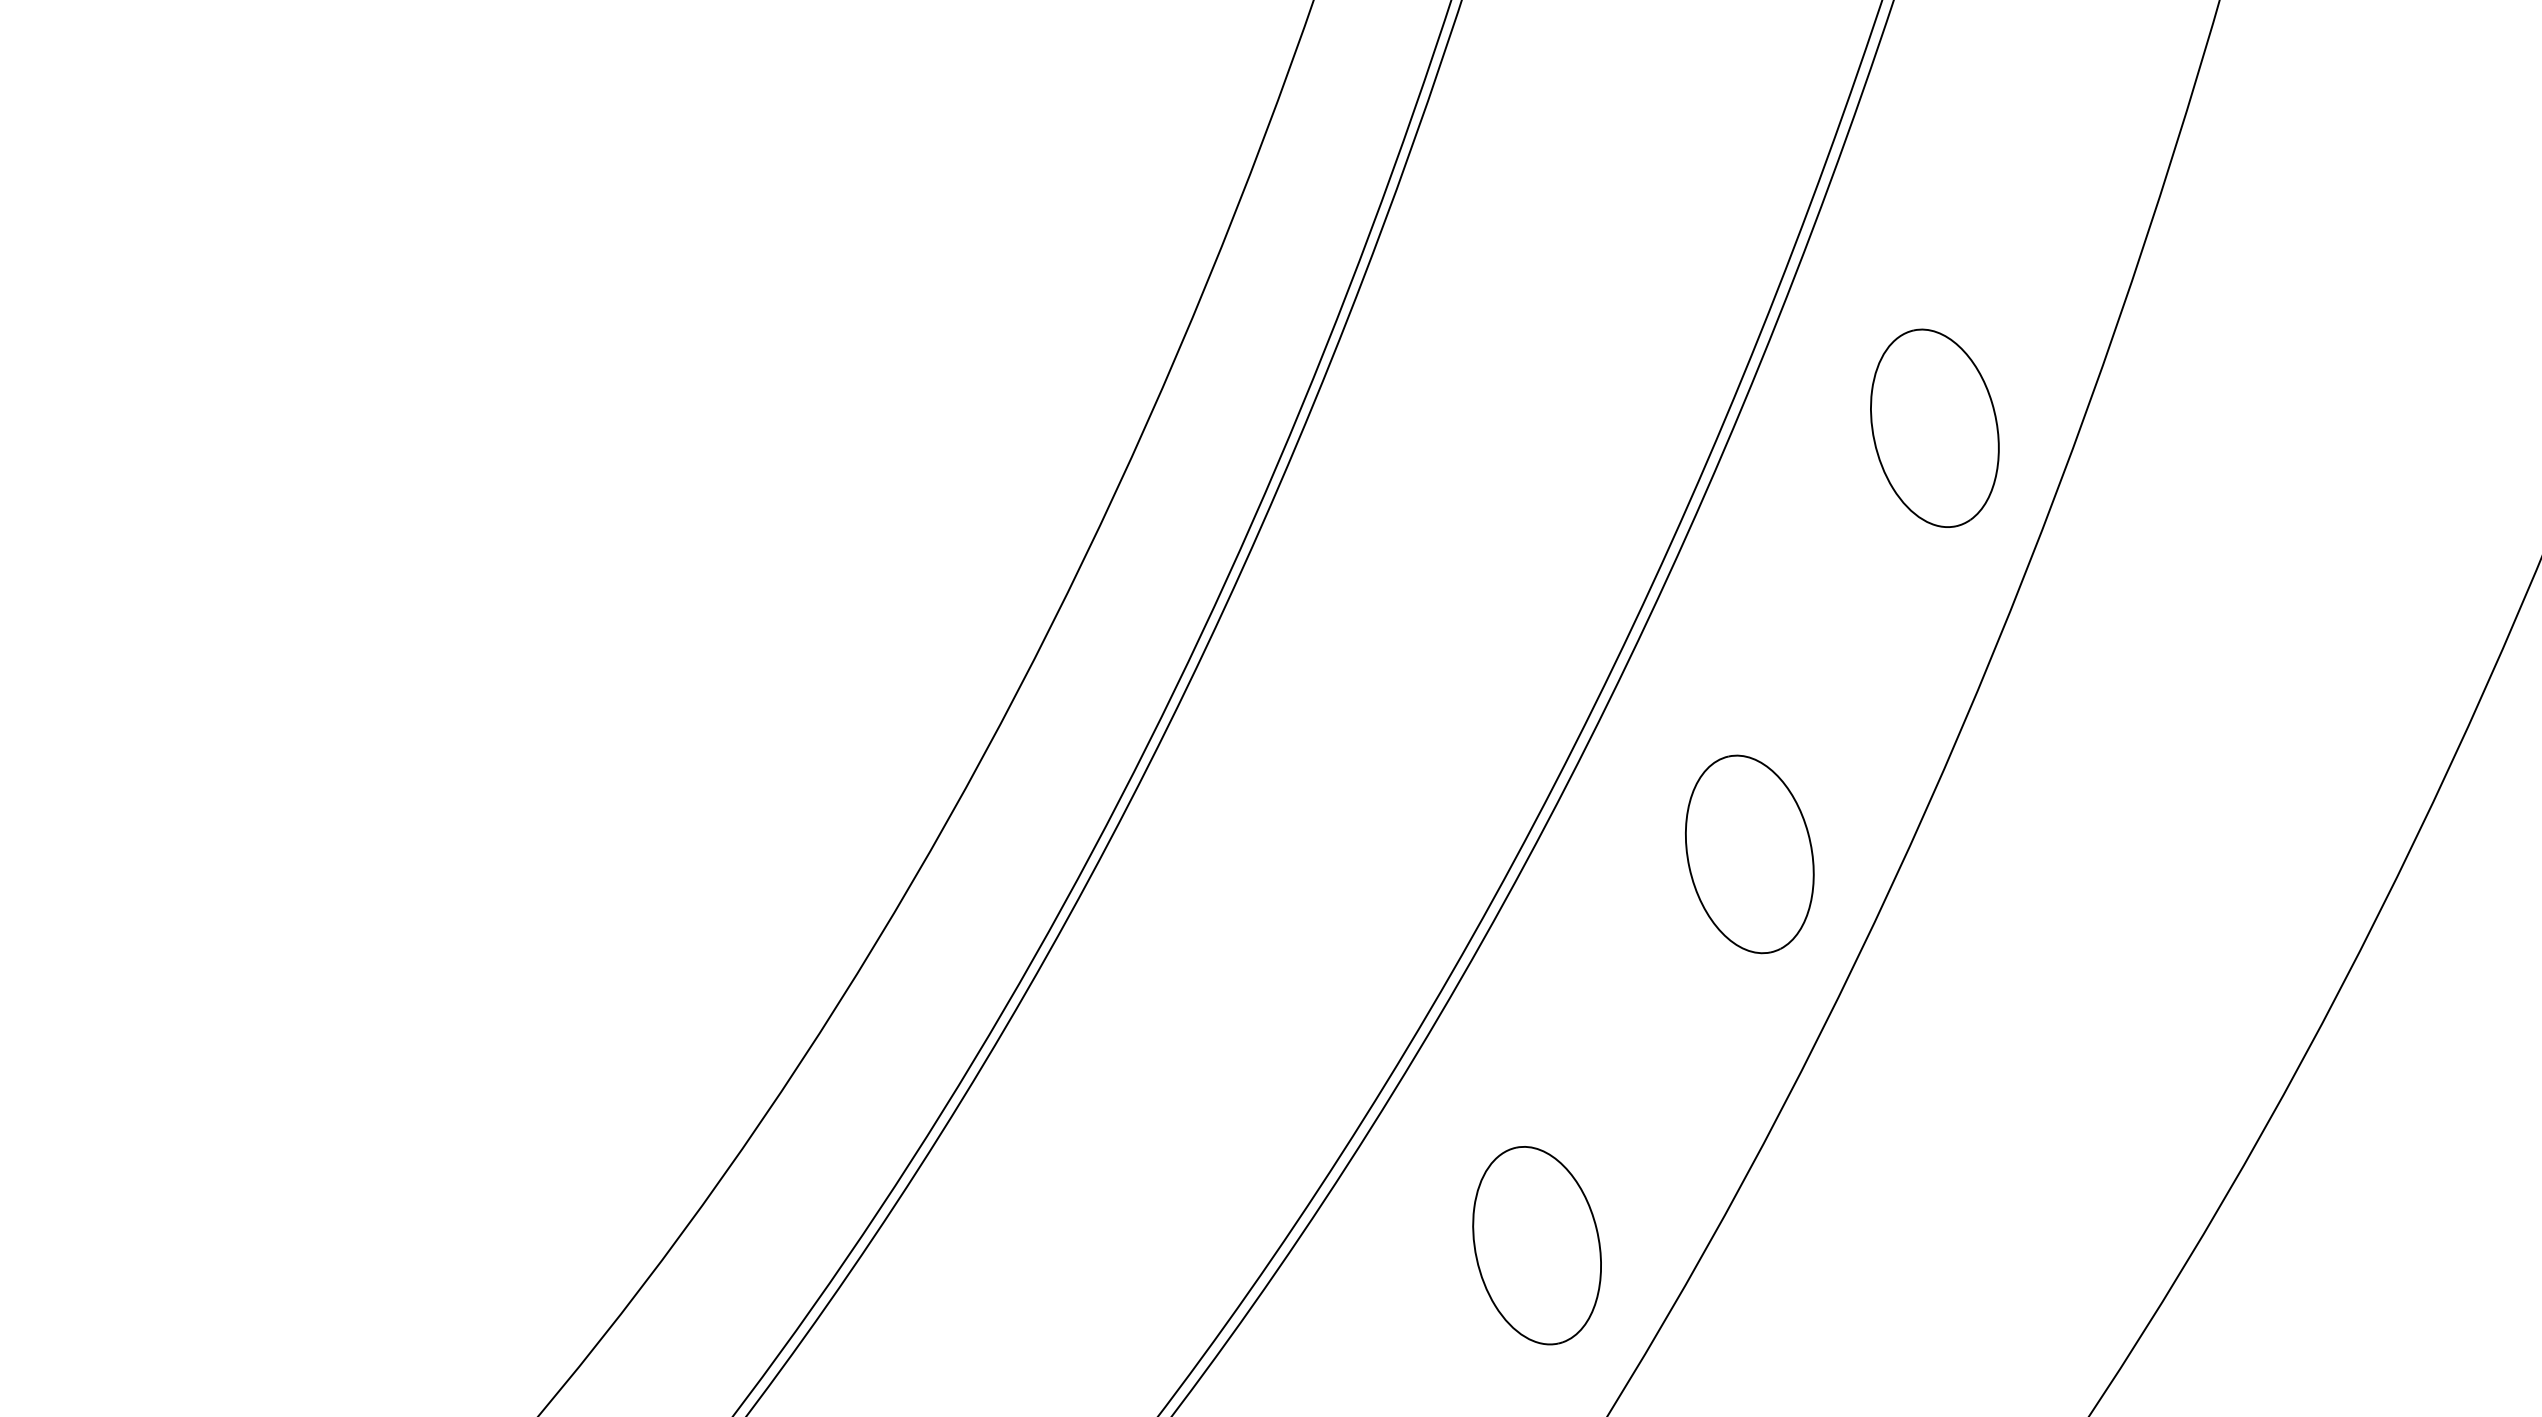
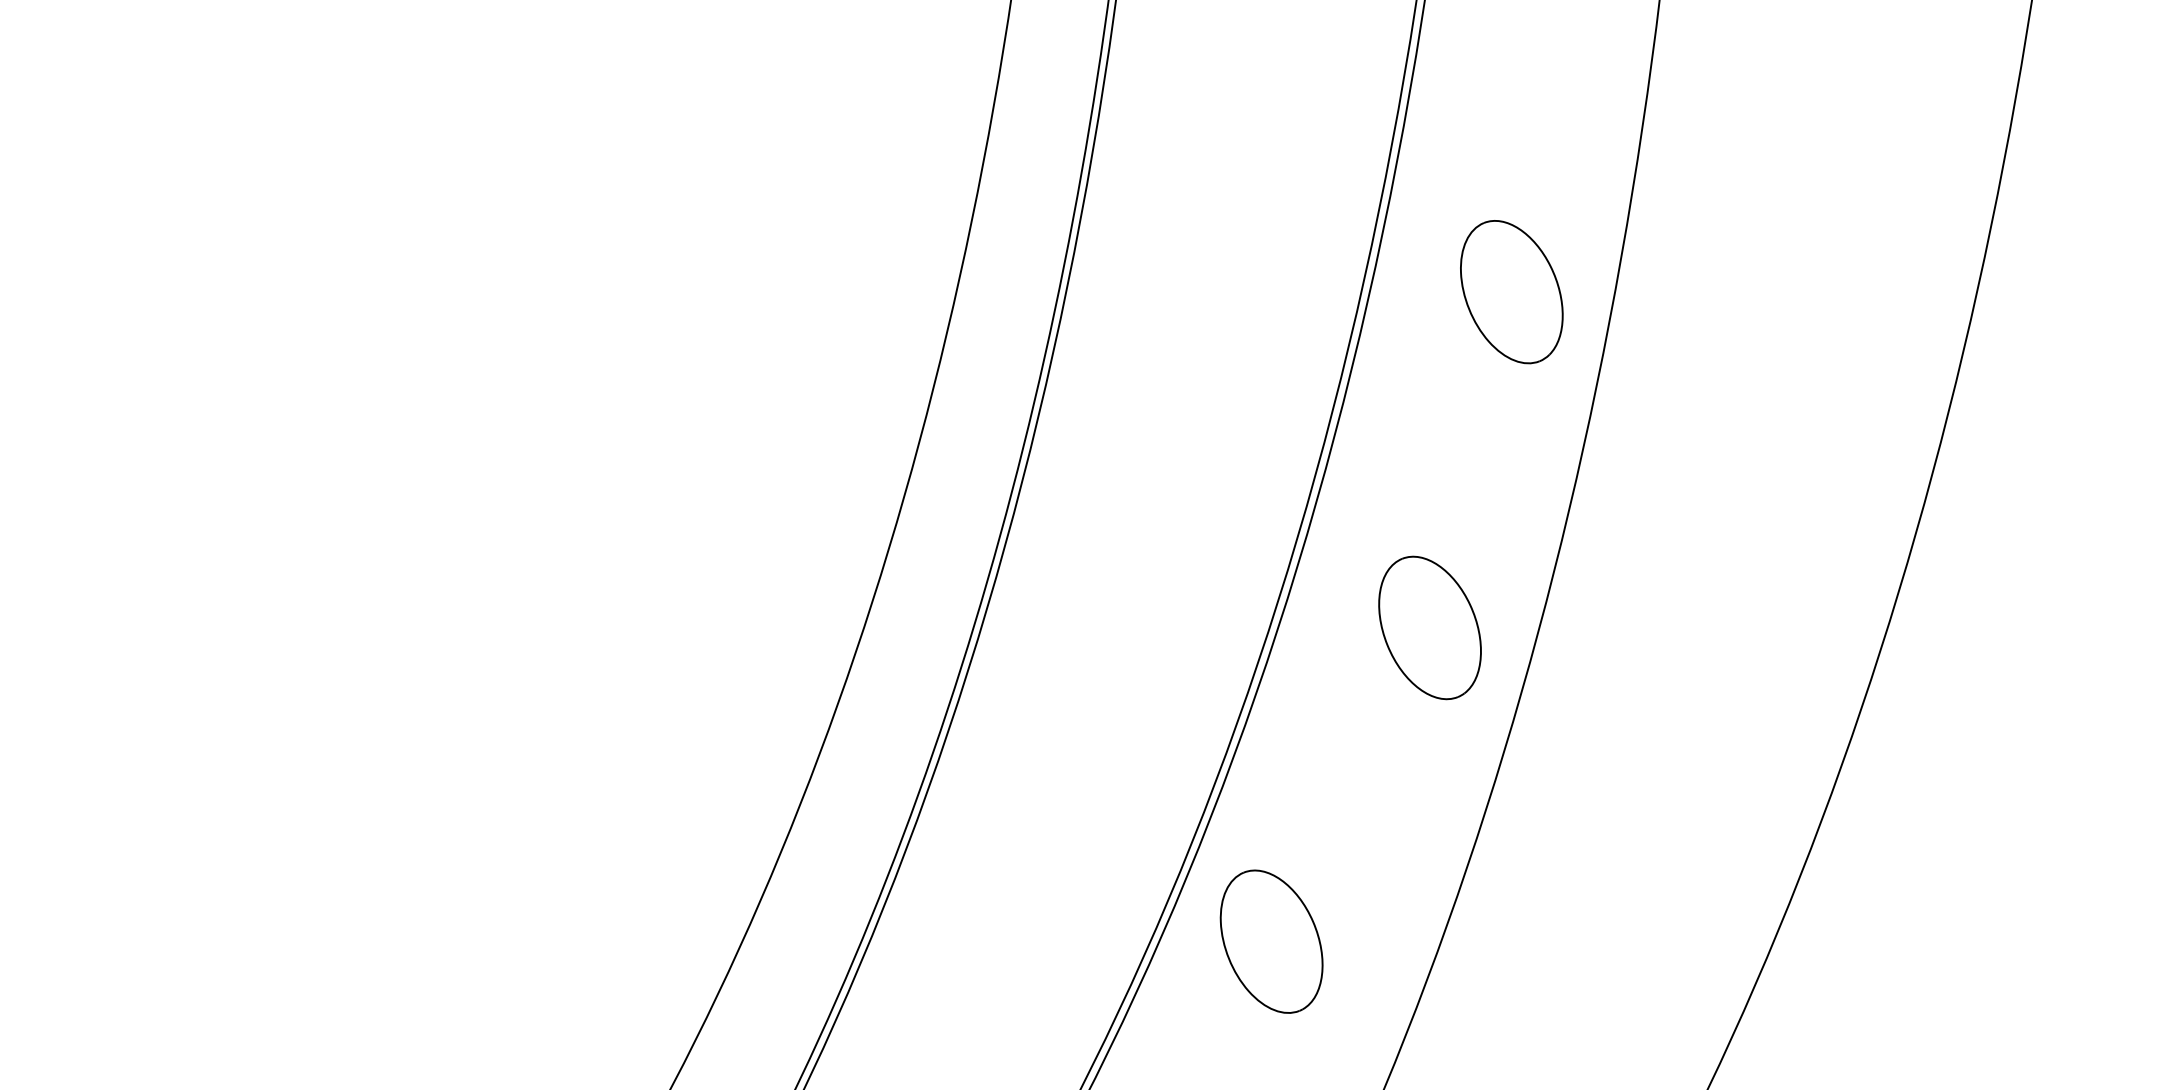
part: (1536, 1245) -> (1271, 941), moved

